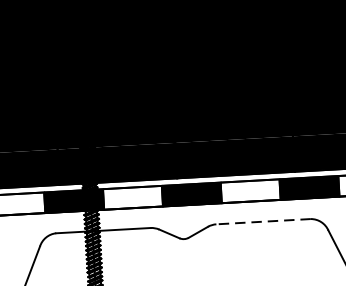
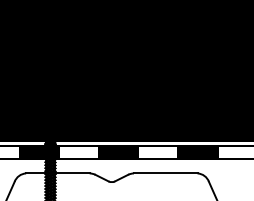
line: (263, 221) -> (165, 173), dashed -> solid

